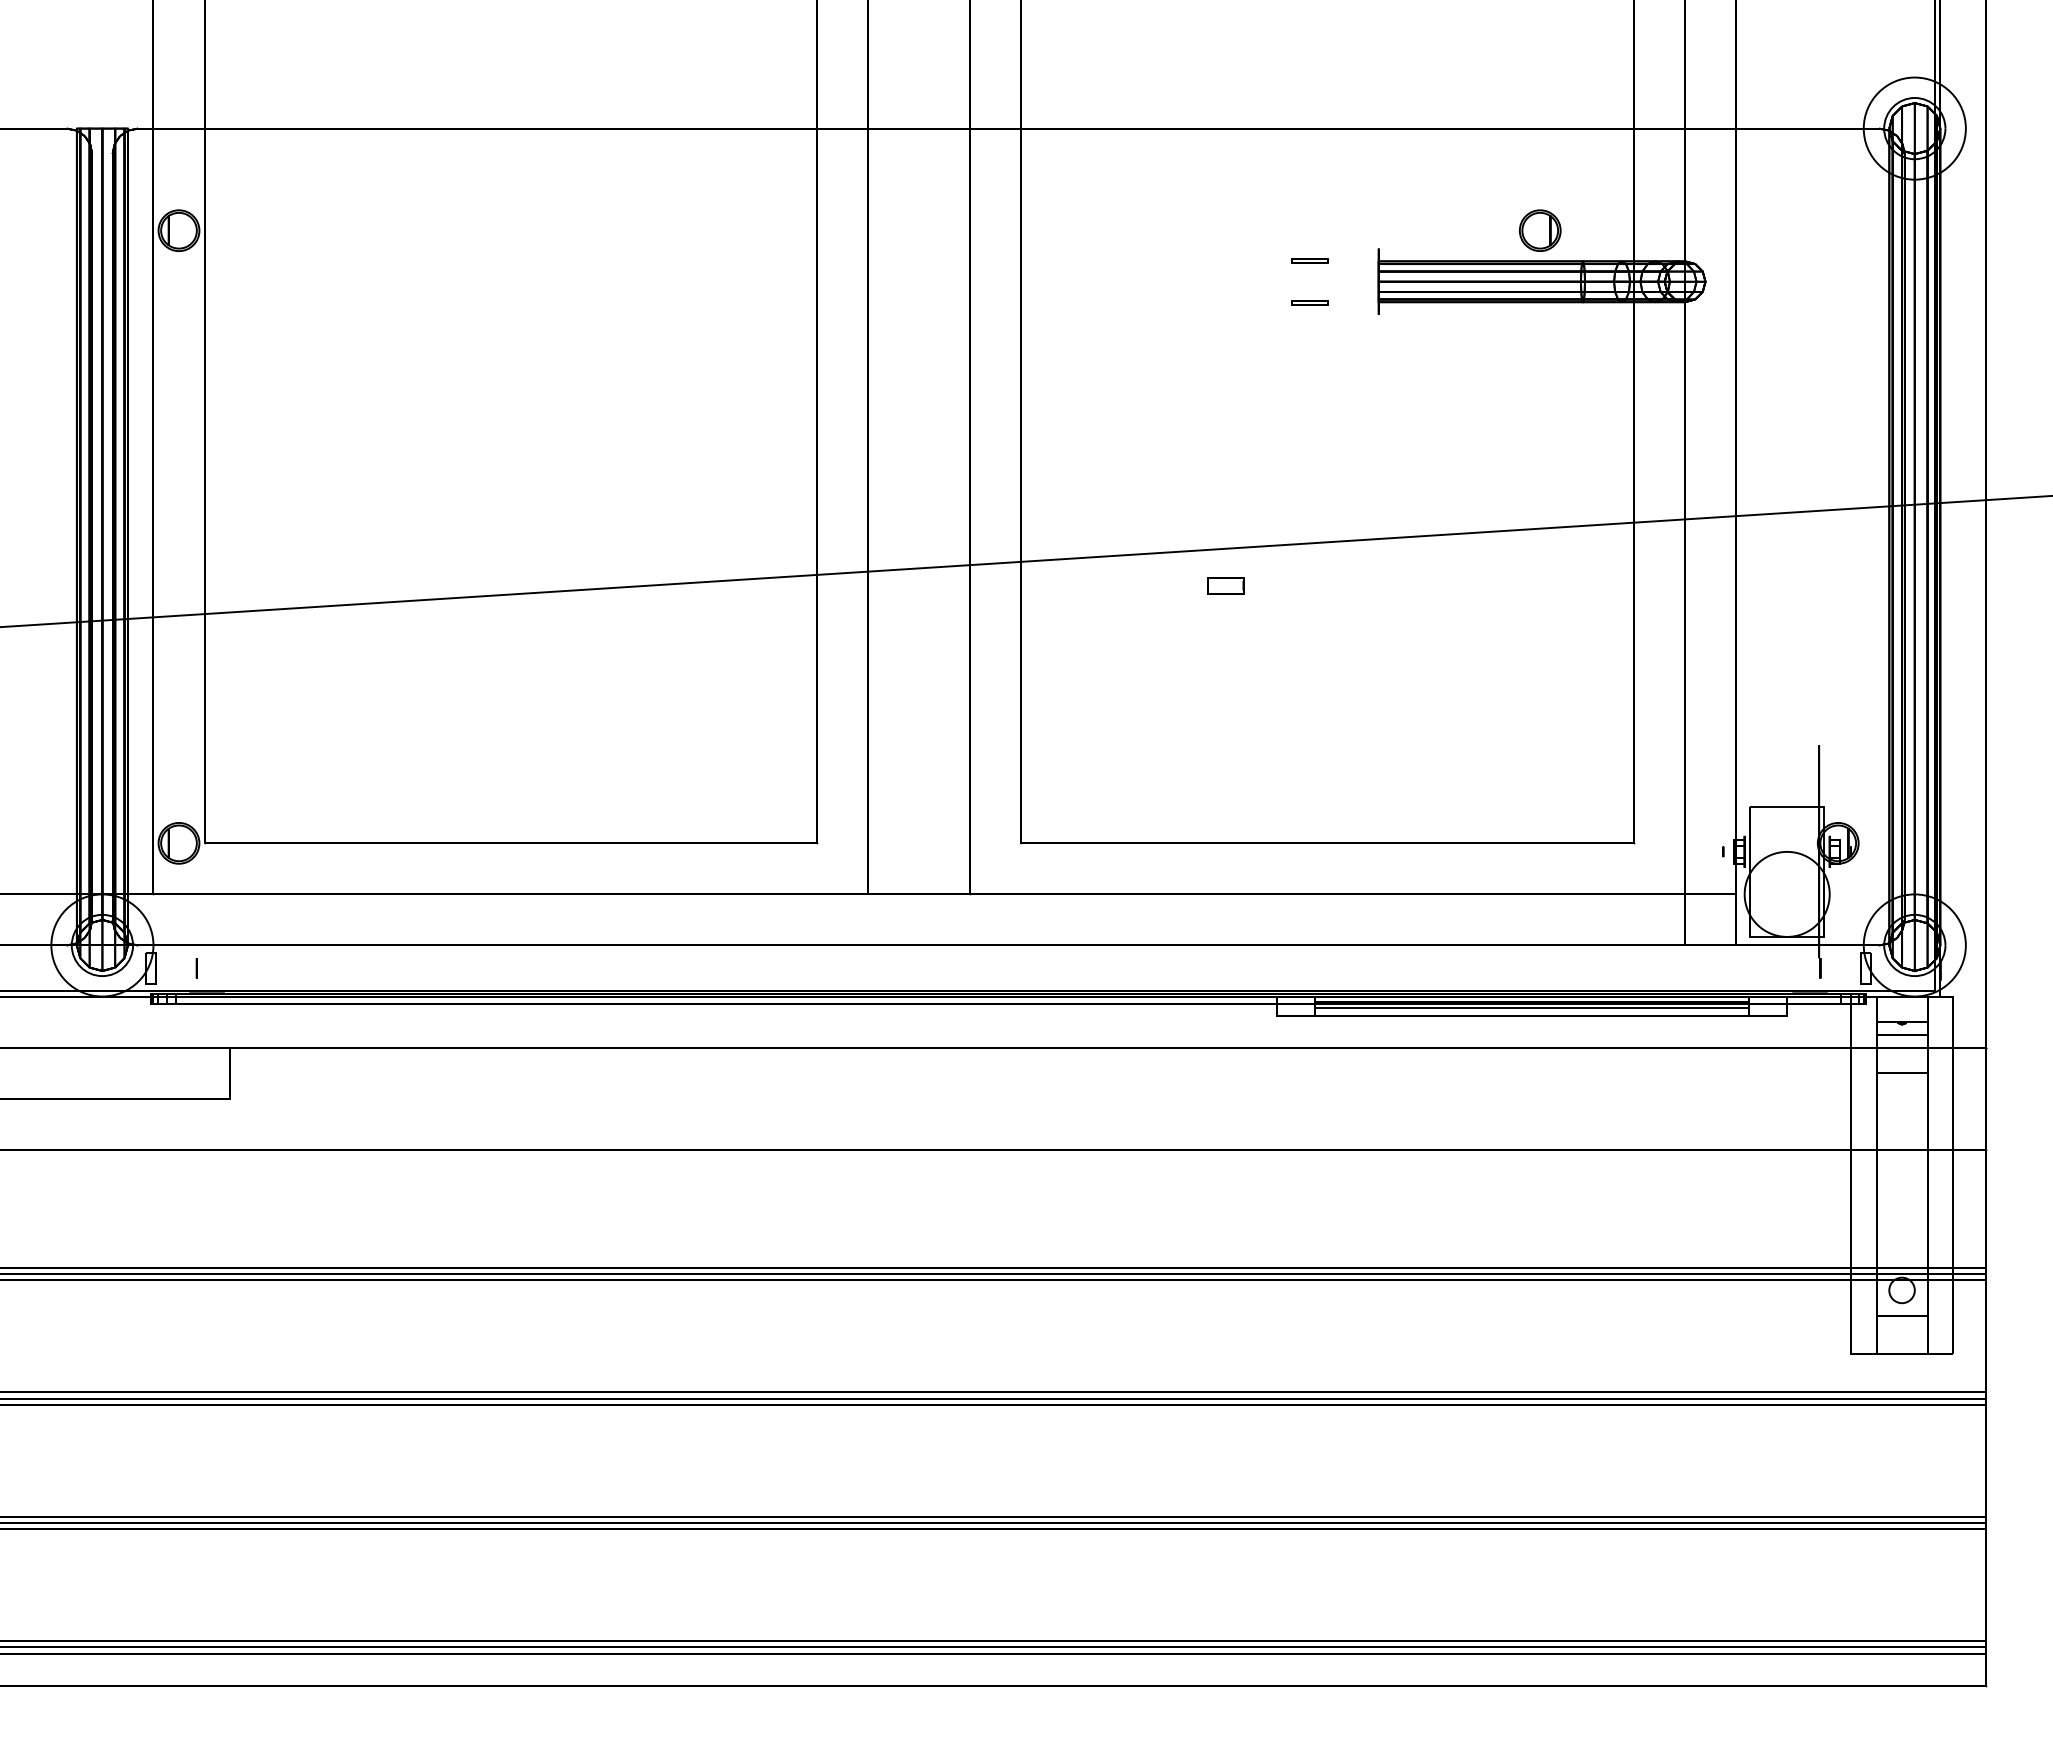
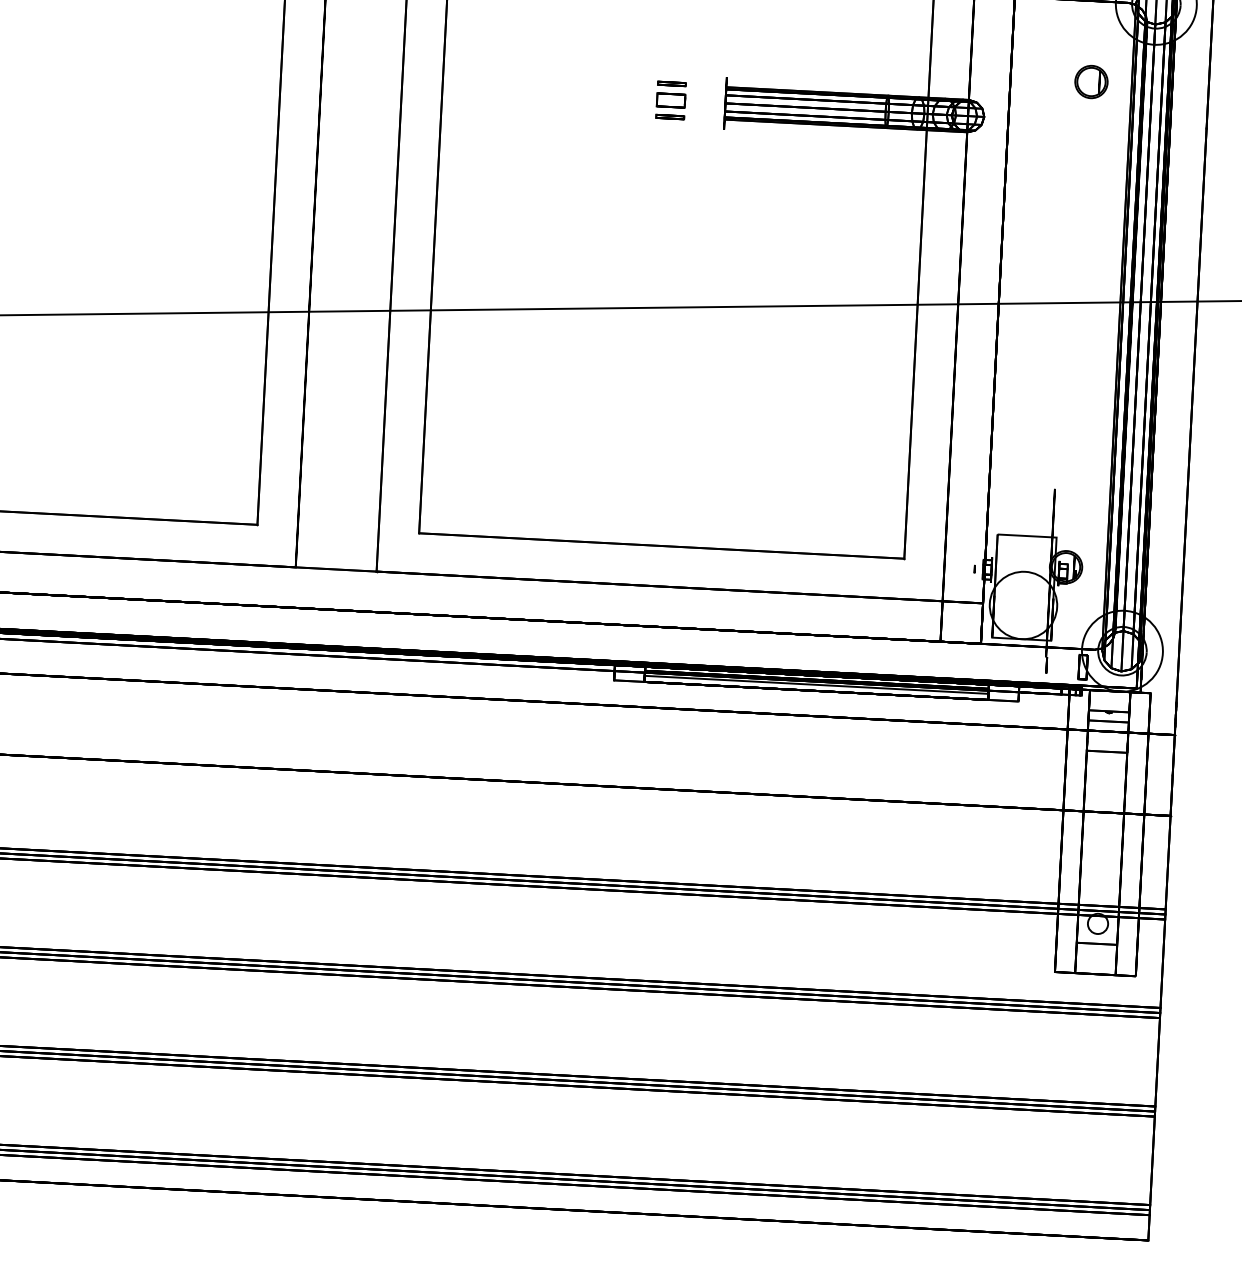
part: (1540, 230) -> (1091, 81), moved
part: (1225, 585) -> (670, 100), moved

